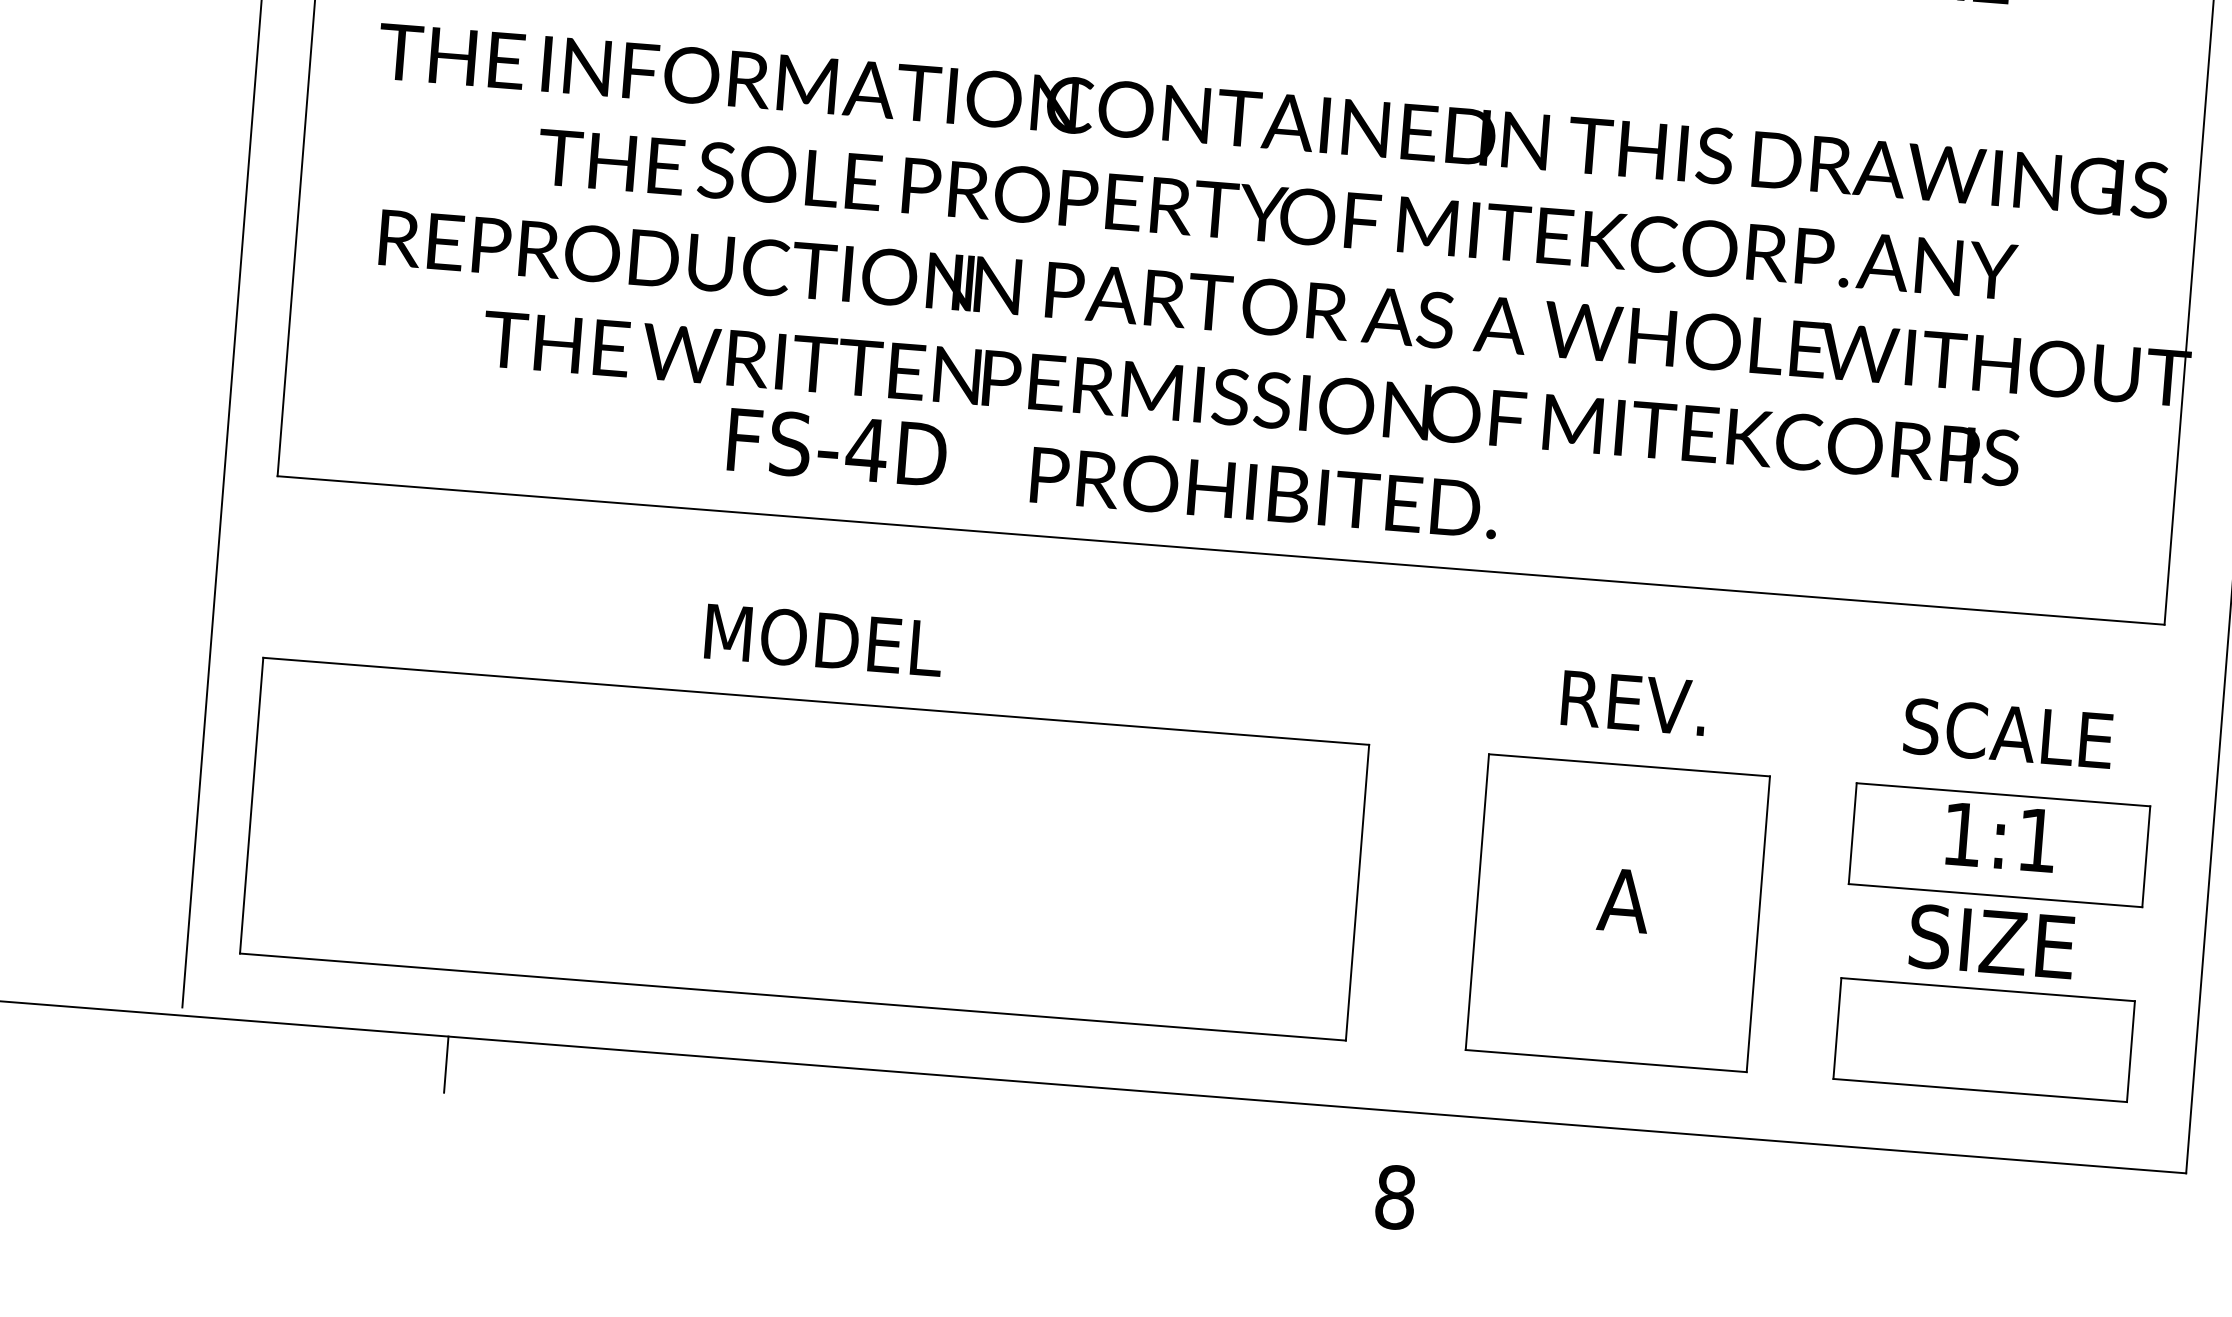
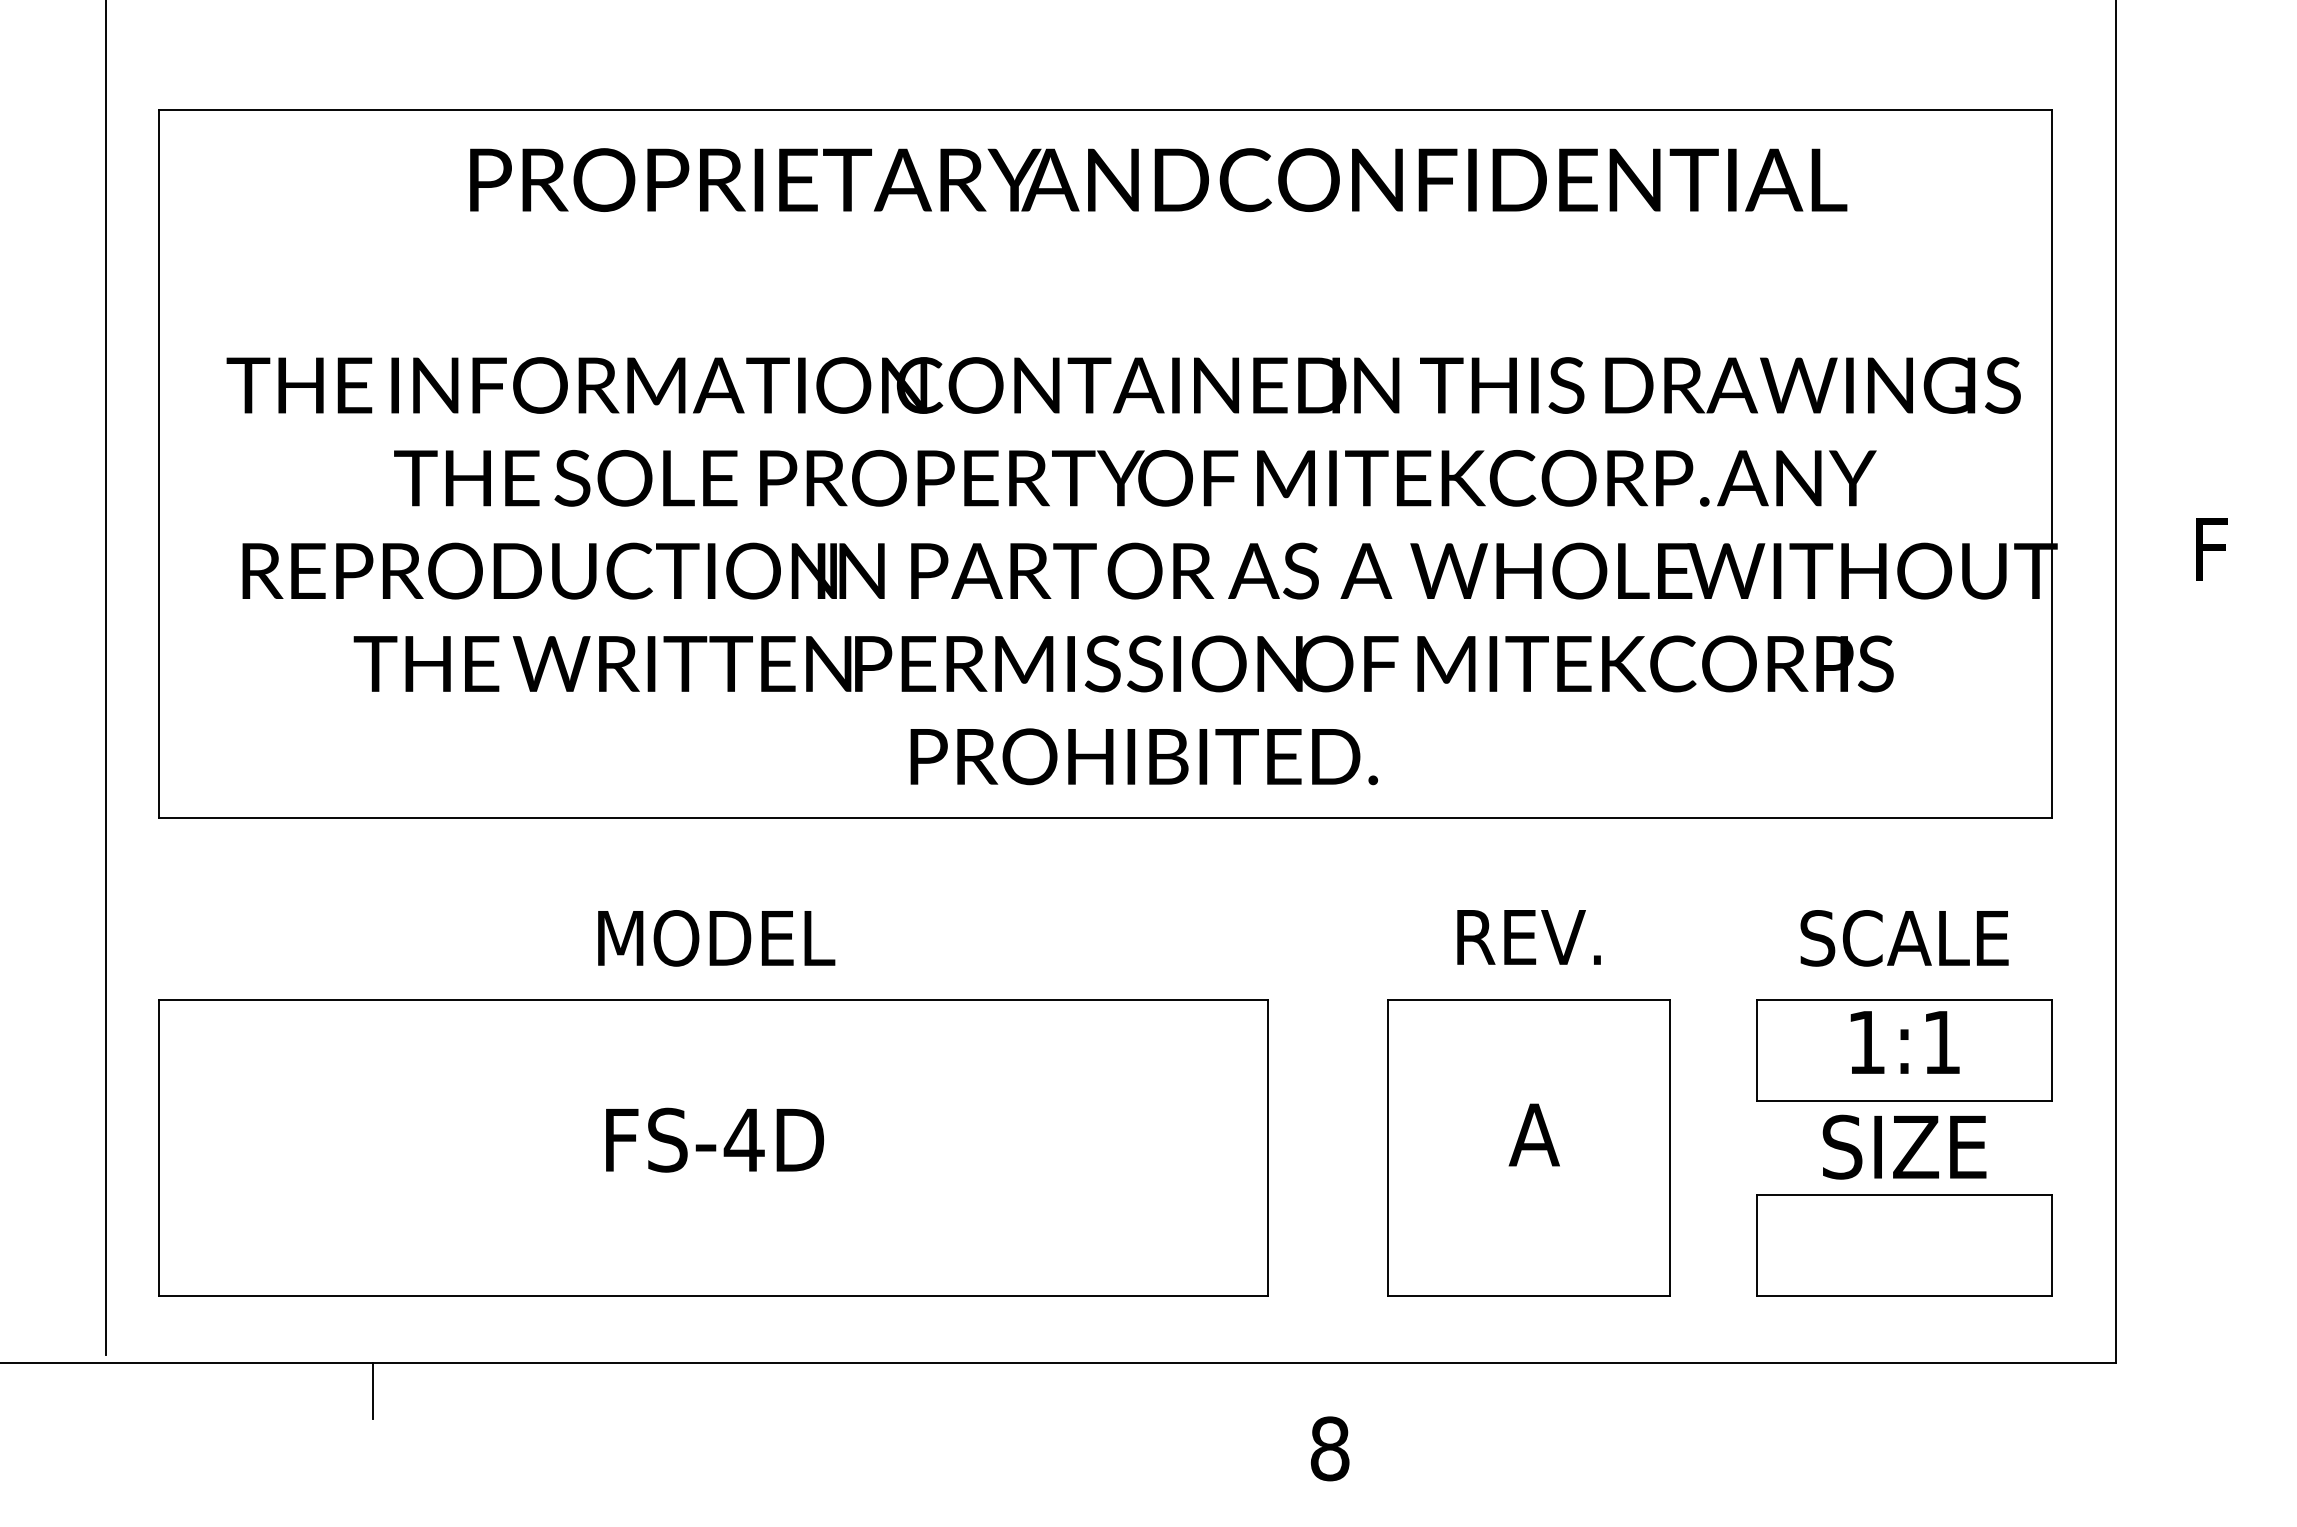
text: (837, 446) -> (714, 1139), moved

